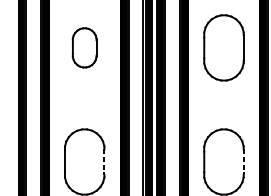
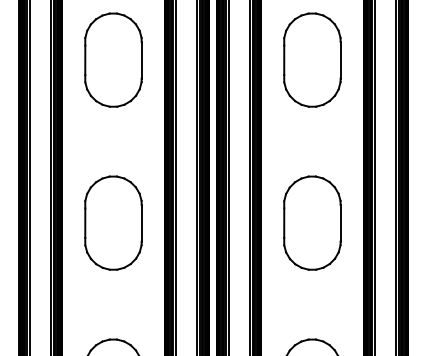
part: (84, 47) -> (113, 59), size x1.67
line: (104, 162) -> (141, 223), dashed -> solid
line: (243, 162) -> (340, 223), dashed -> solid

